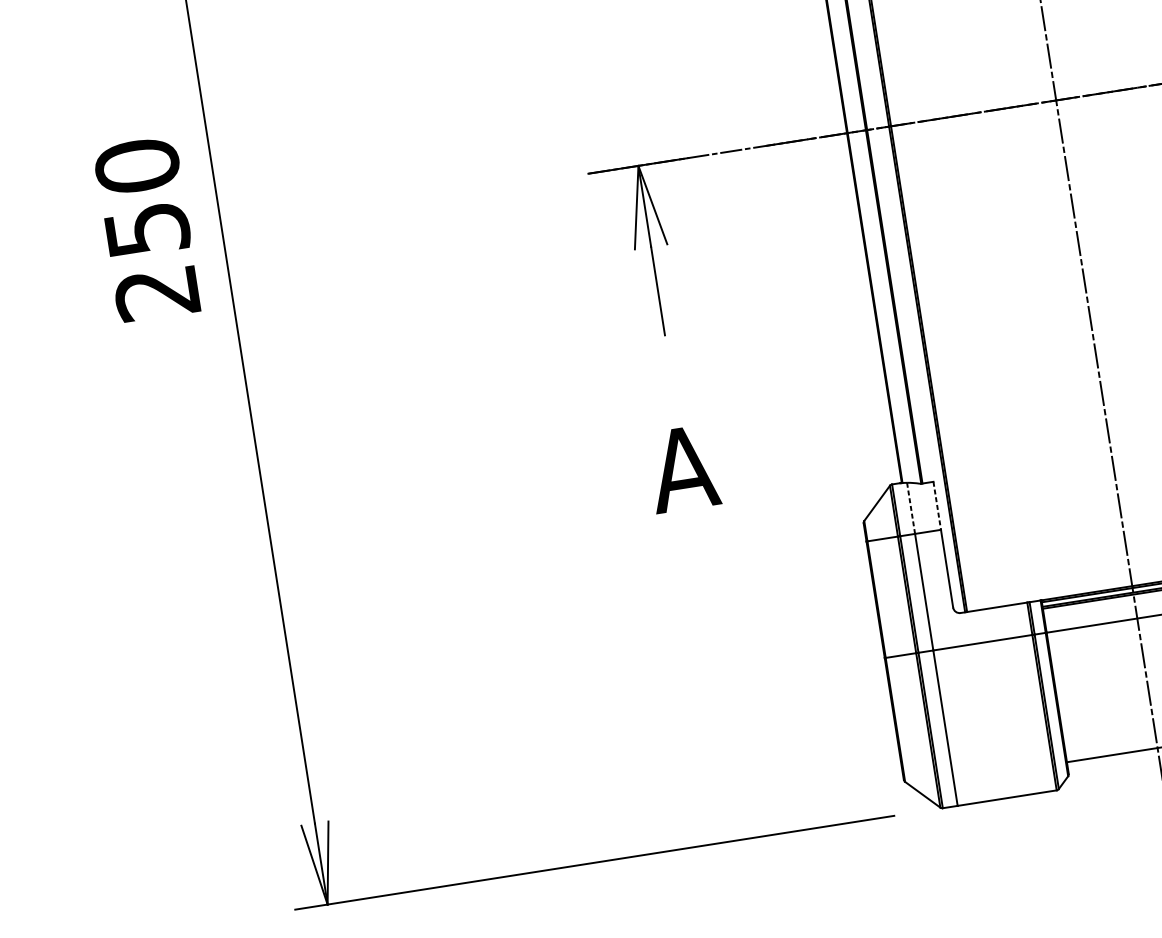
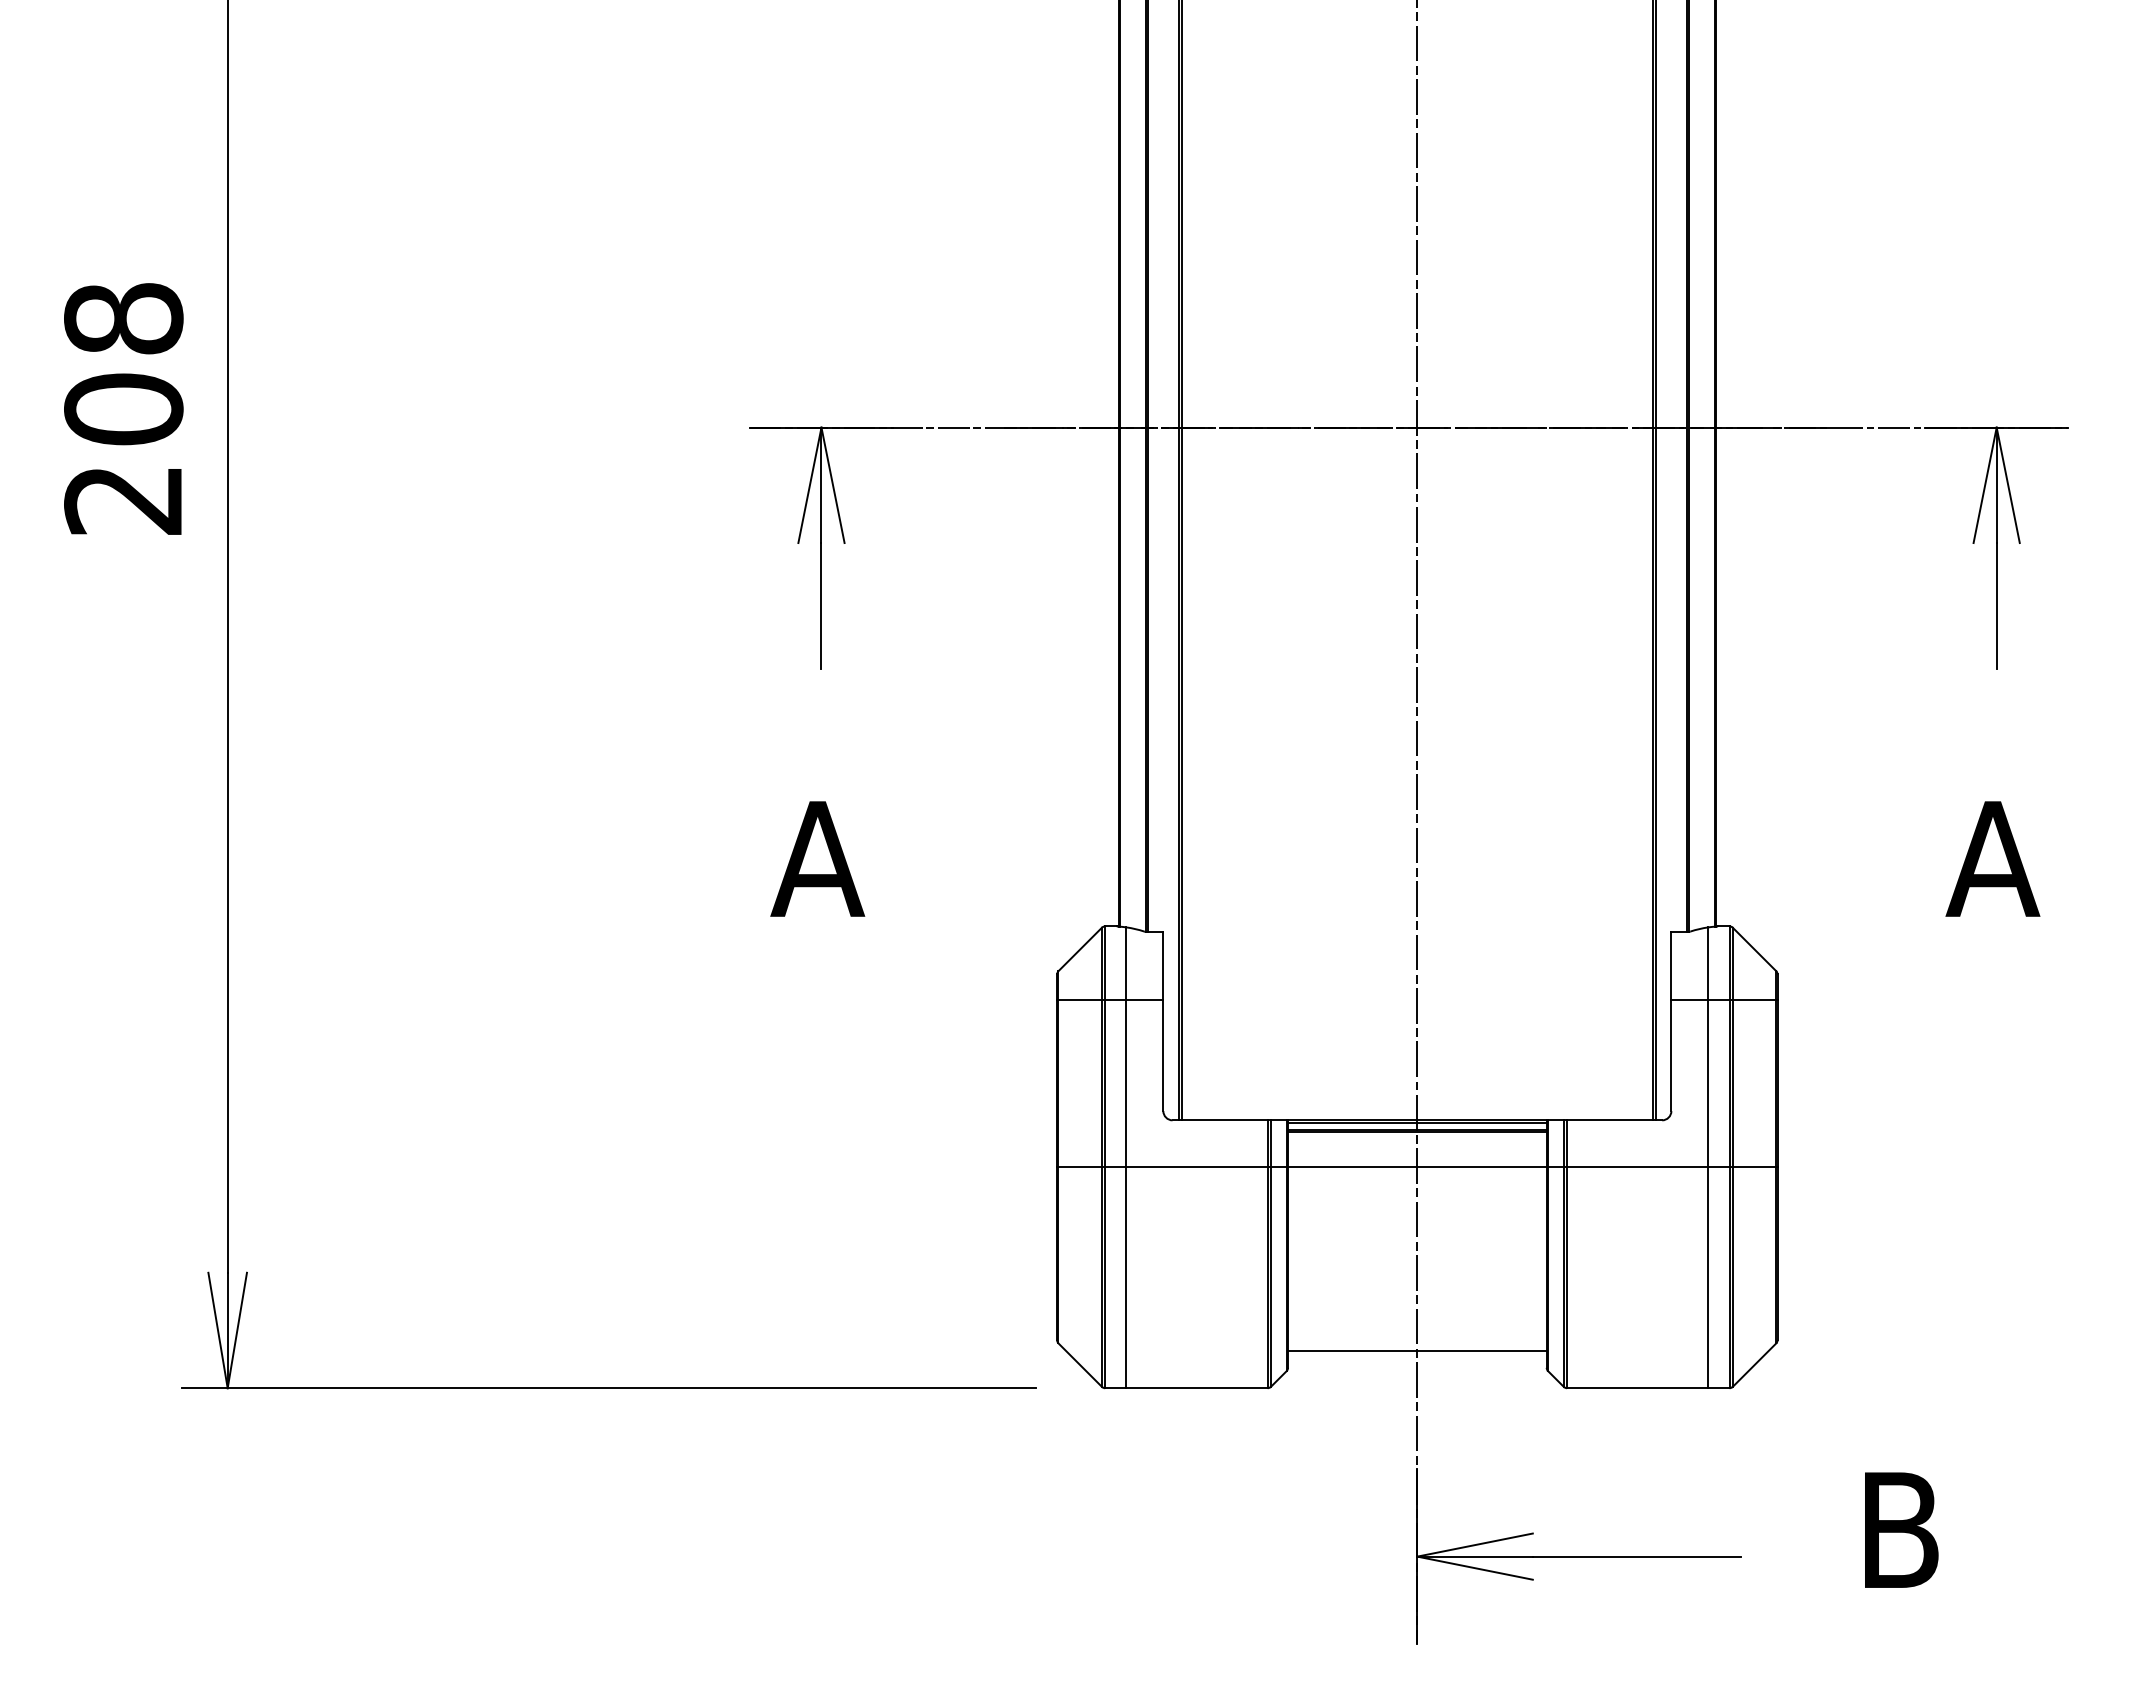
text: (142, 197) -> (123, 363), 250 -> 208
line: (937, 506) -> (1163, 966), dashed -> solid
line: (911, 508) -> (1126, 964), dashed -> solid

